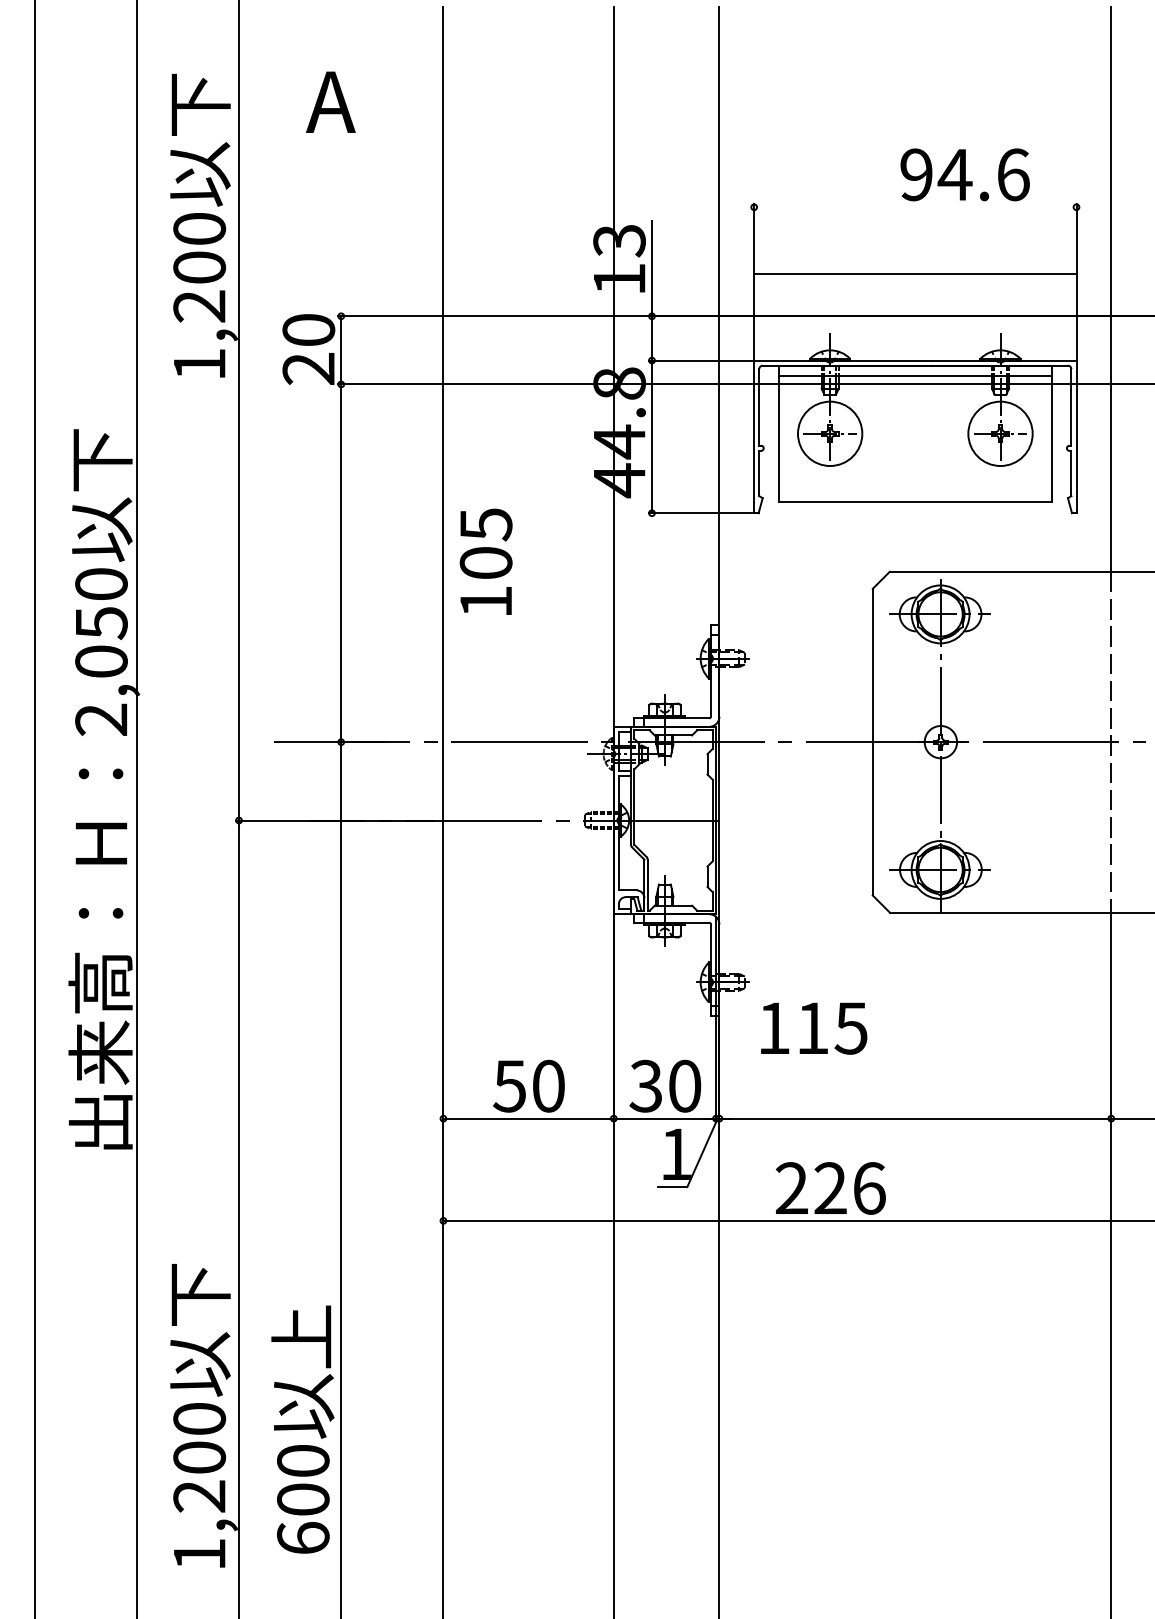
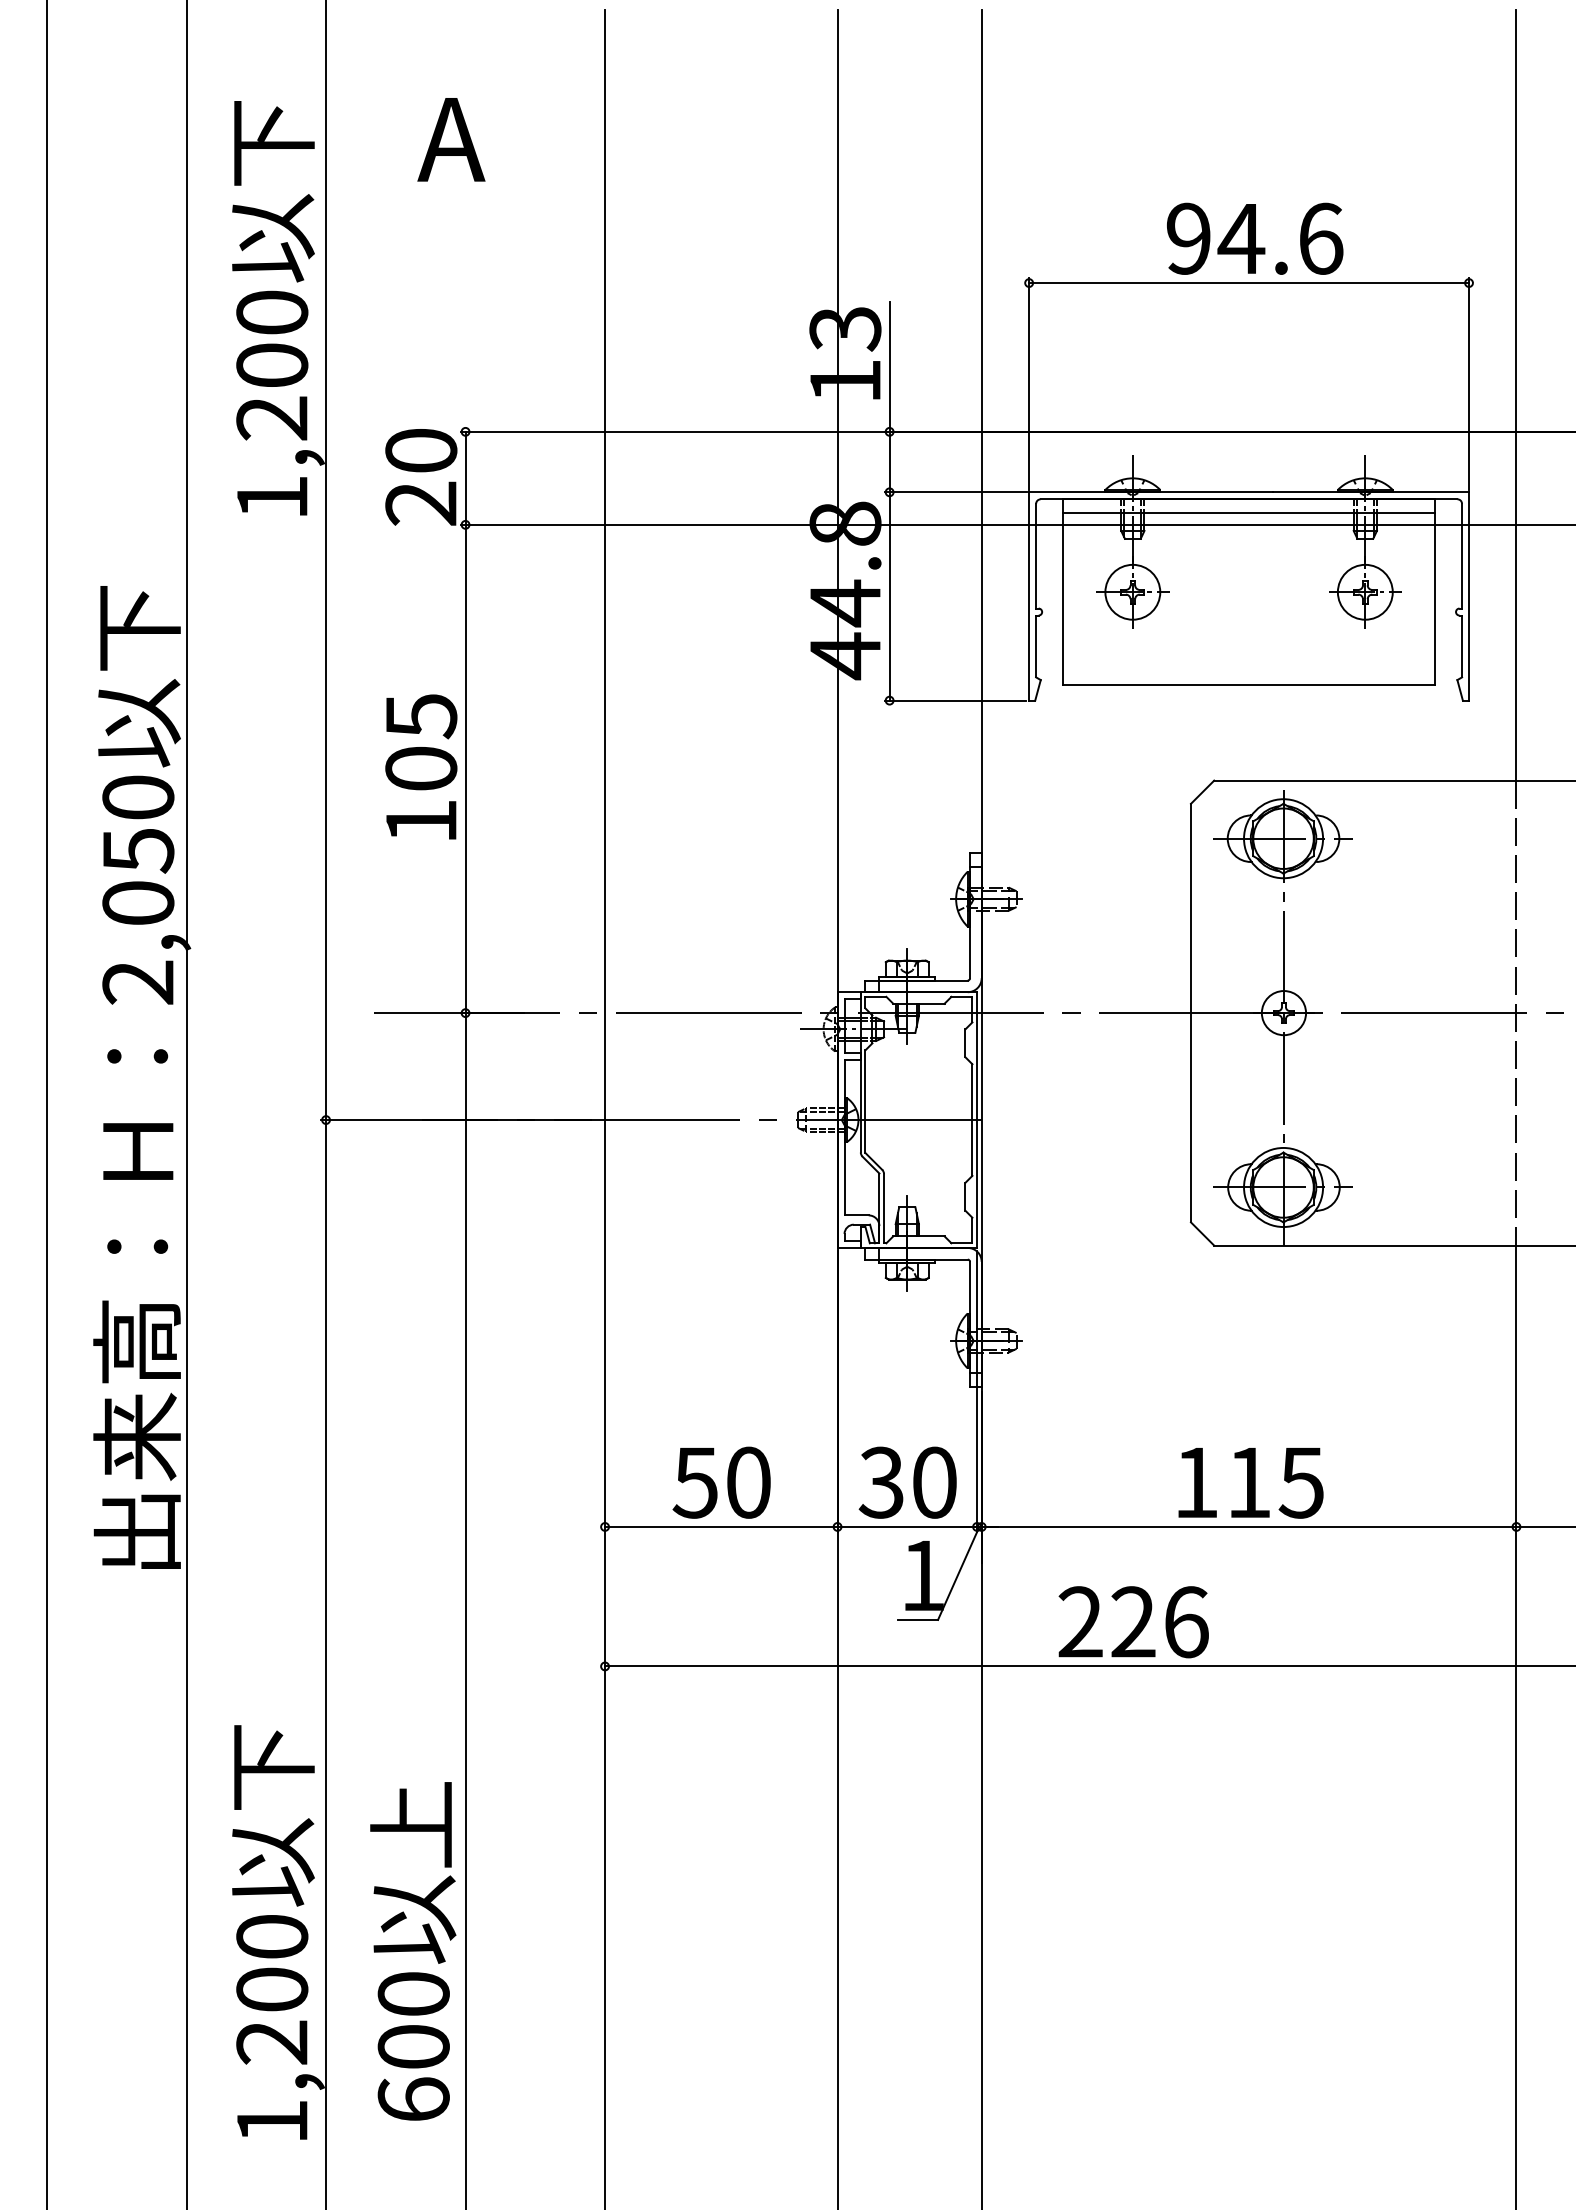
text: (965, 174) -> (1255, 238), moved
line: (915, 274) -> (1249, 283), moved
circle: (829, 433) -> (1132, 591), size x0.62
circle: (999, 433) -> (1364, 591), size x0.62
text: (486, 561) -> (421, 766), moved
text: (813, 1028) -> (1250, 1483), moved

